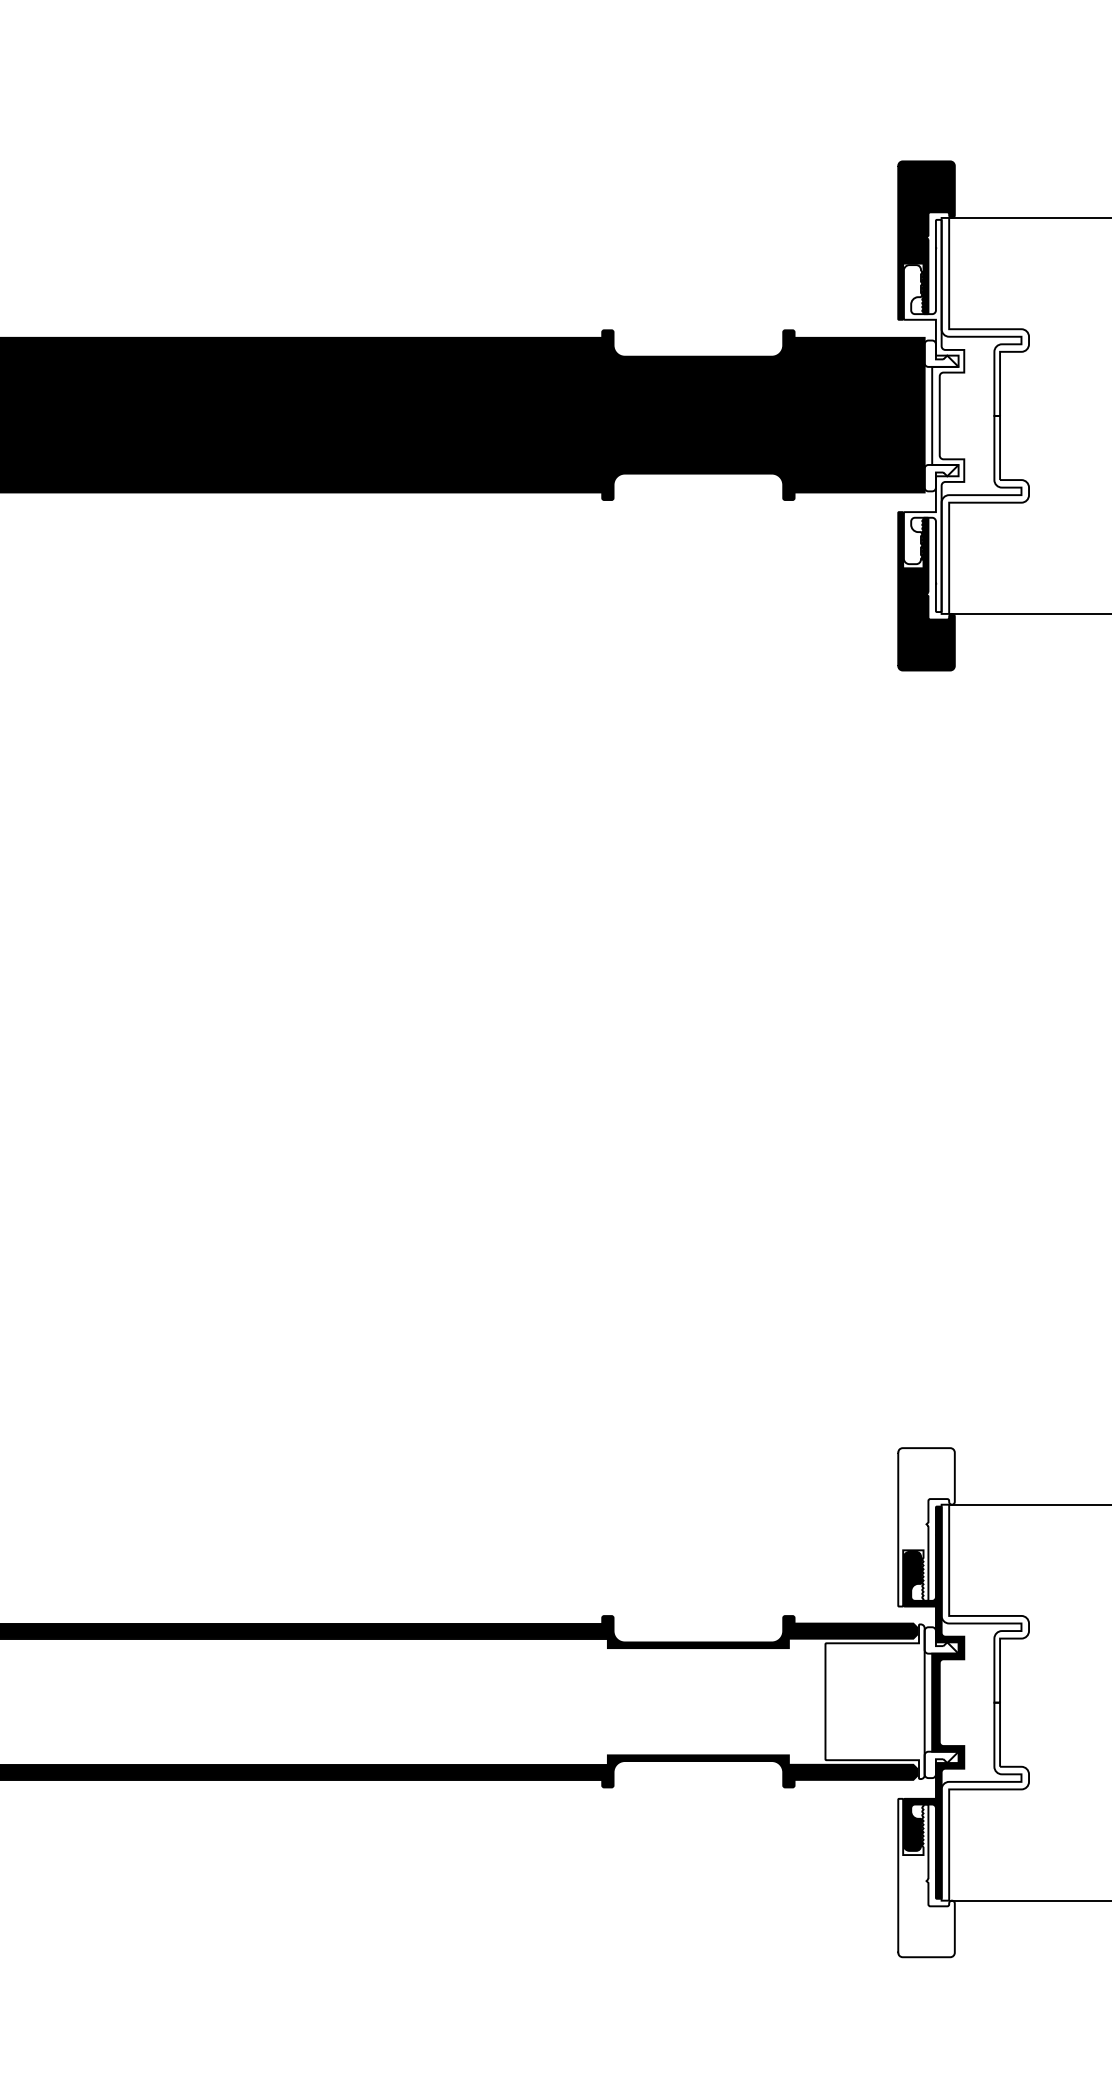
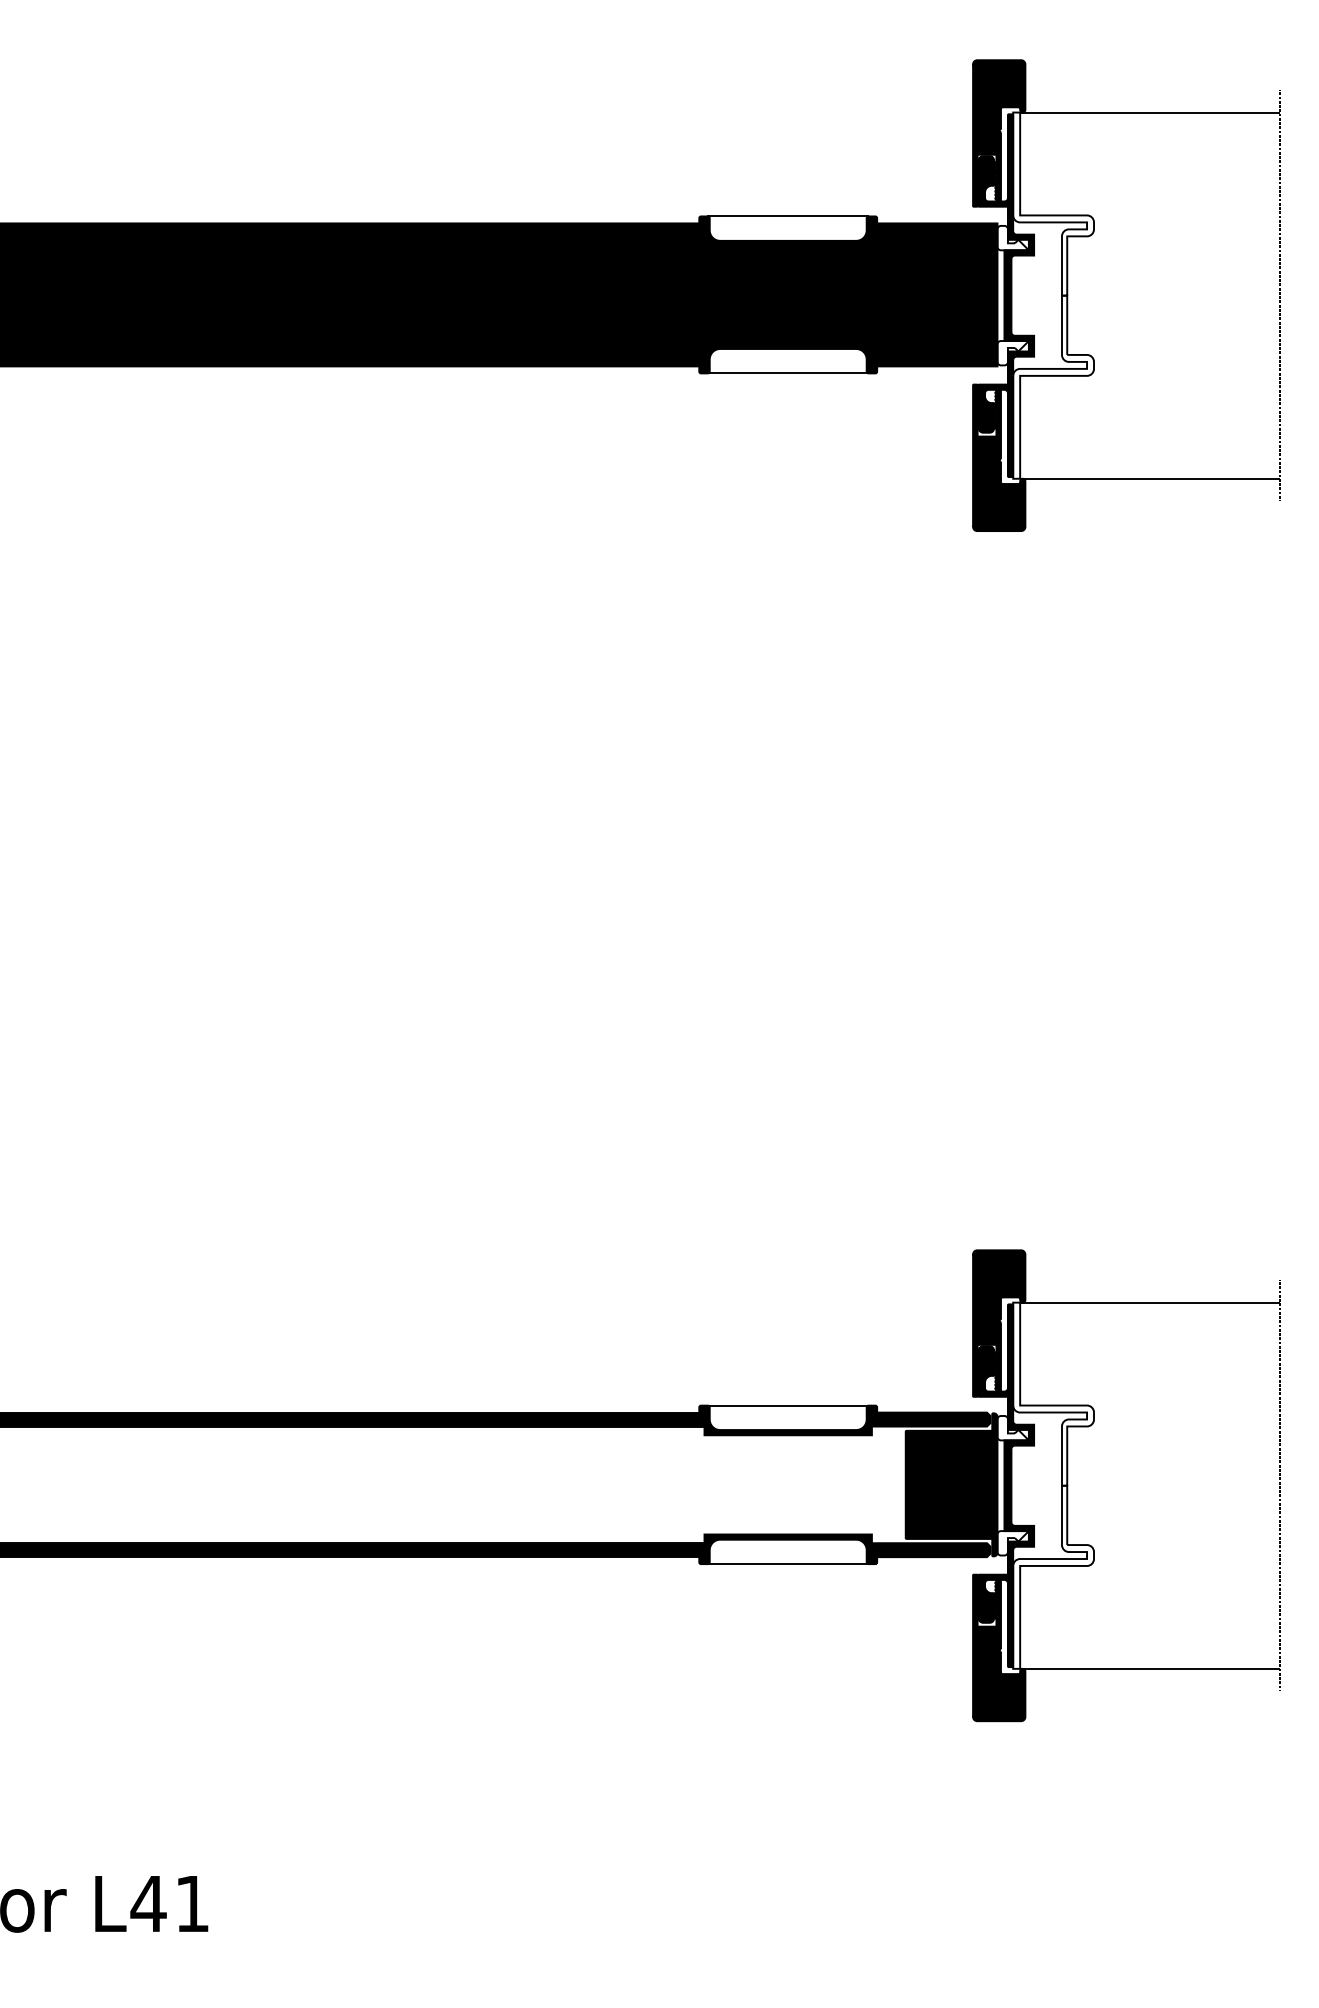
line: (697, 330) -> (787, 216), added
fill: (934, 415) -> (1006, 295), added
line: (697, 500) -> (787, 373), added
fill: (926, 1527) -> (999, 1323), added
line: (697, 1615) -> (787, 1405), added
fill: (874, 1701) -> (951, 1484), added
line: (697, 1787) -> (787, 1564), added
fill: (926, 1877) -> (999, 1647), added

